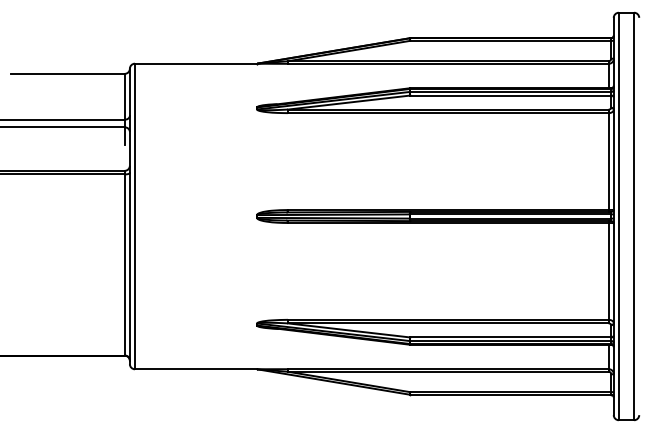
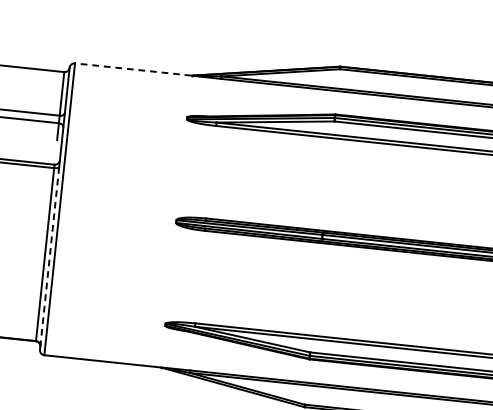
line: (195, 63) -> (132, 69), solid -> dashed
line: (129, 266) -> (49, 256), solid -> dashed

